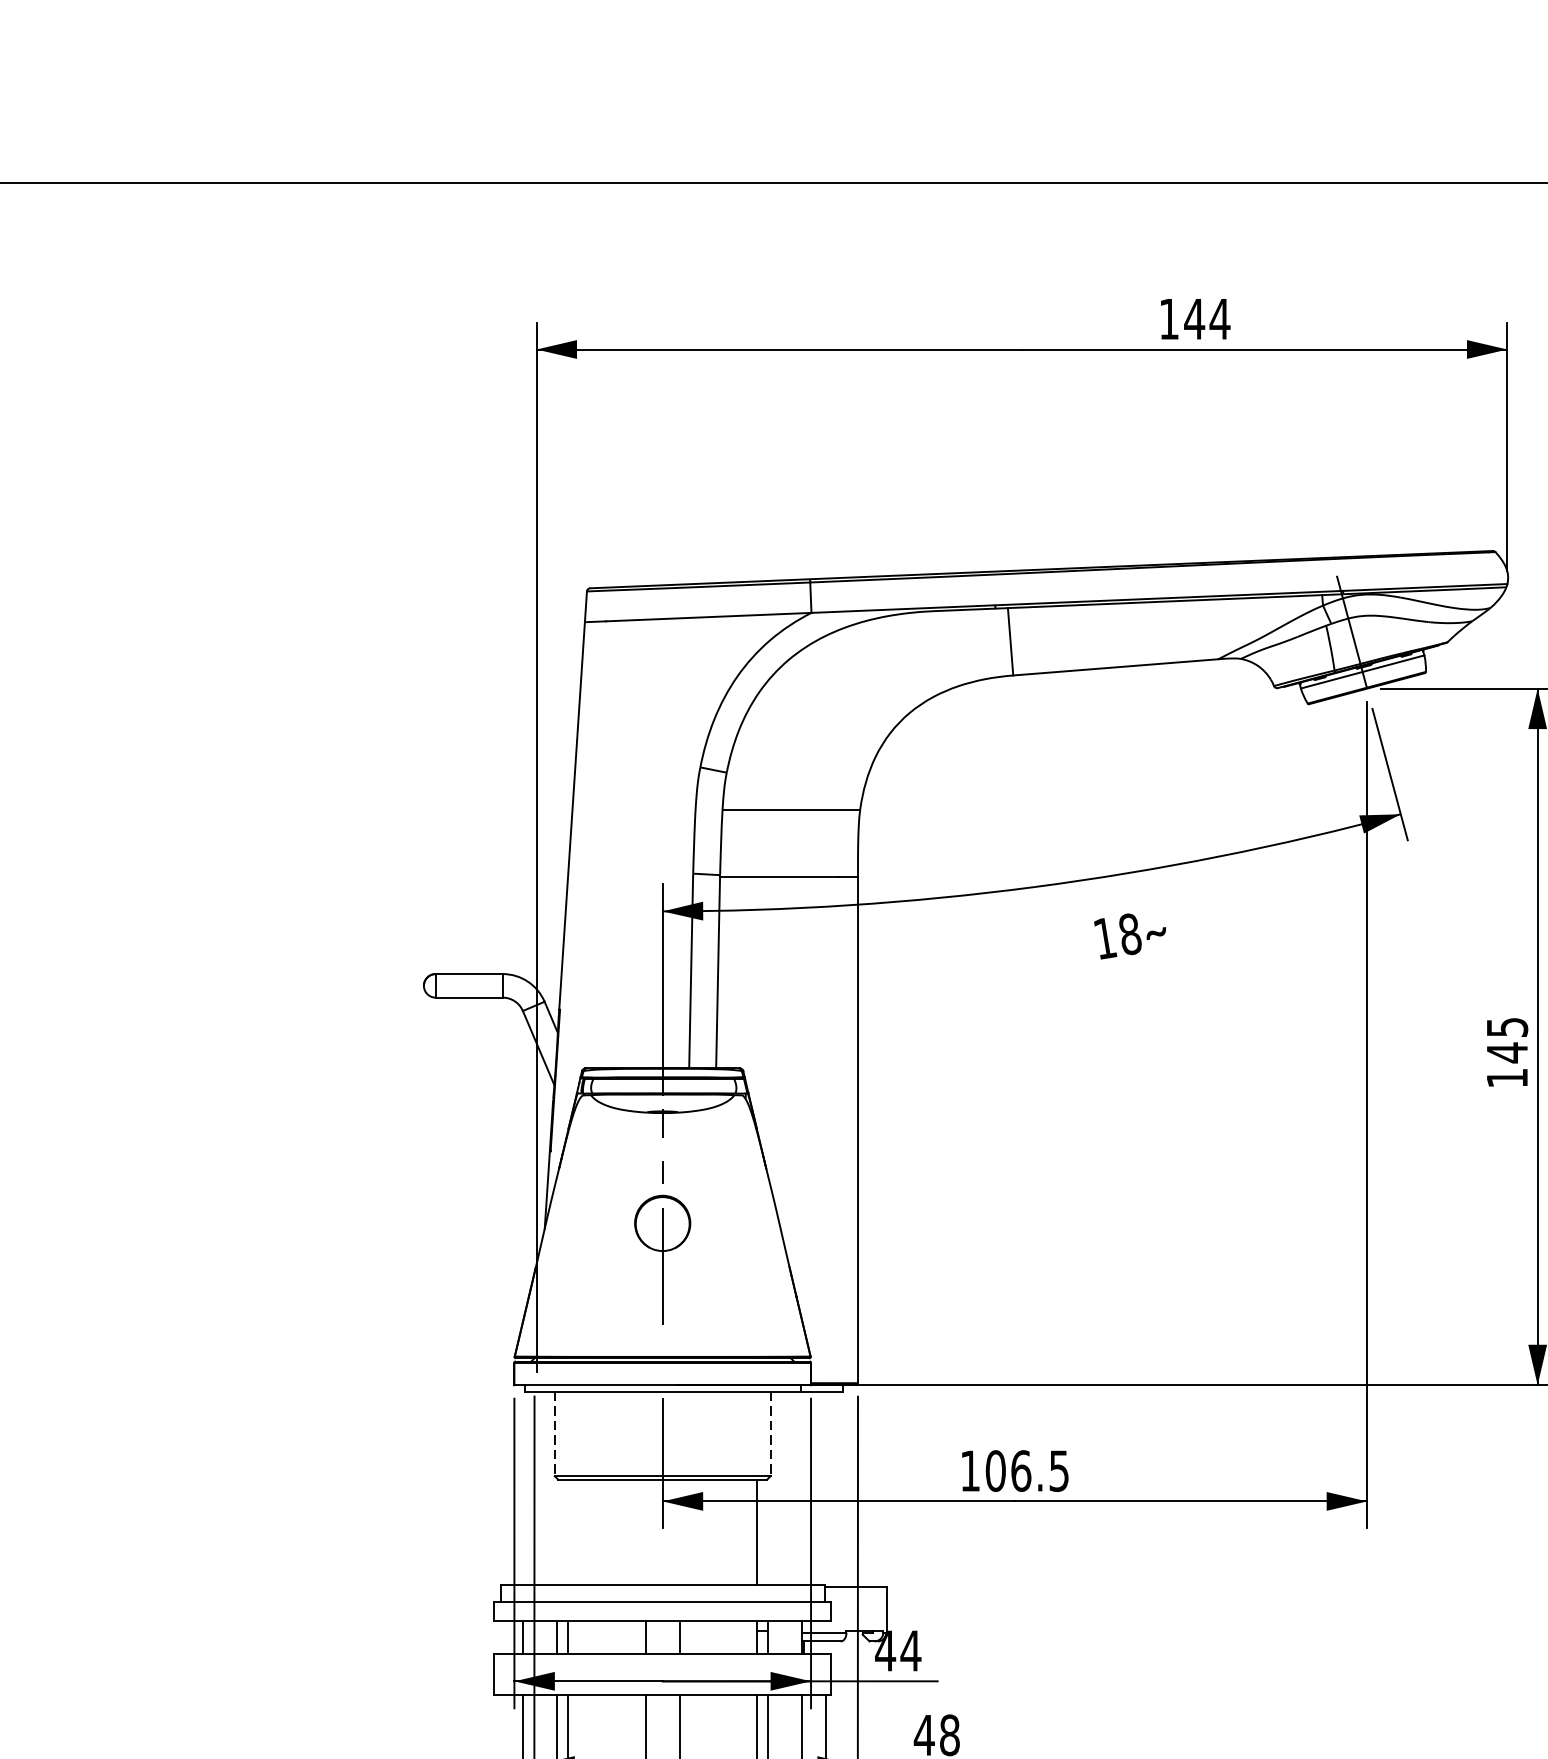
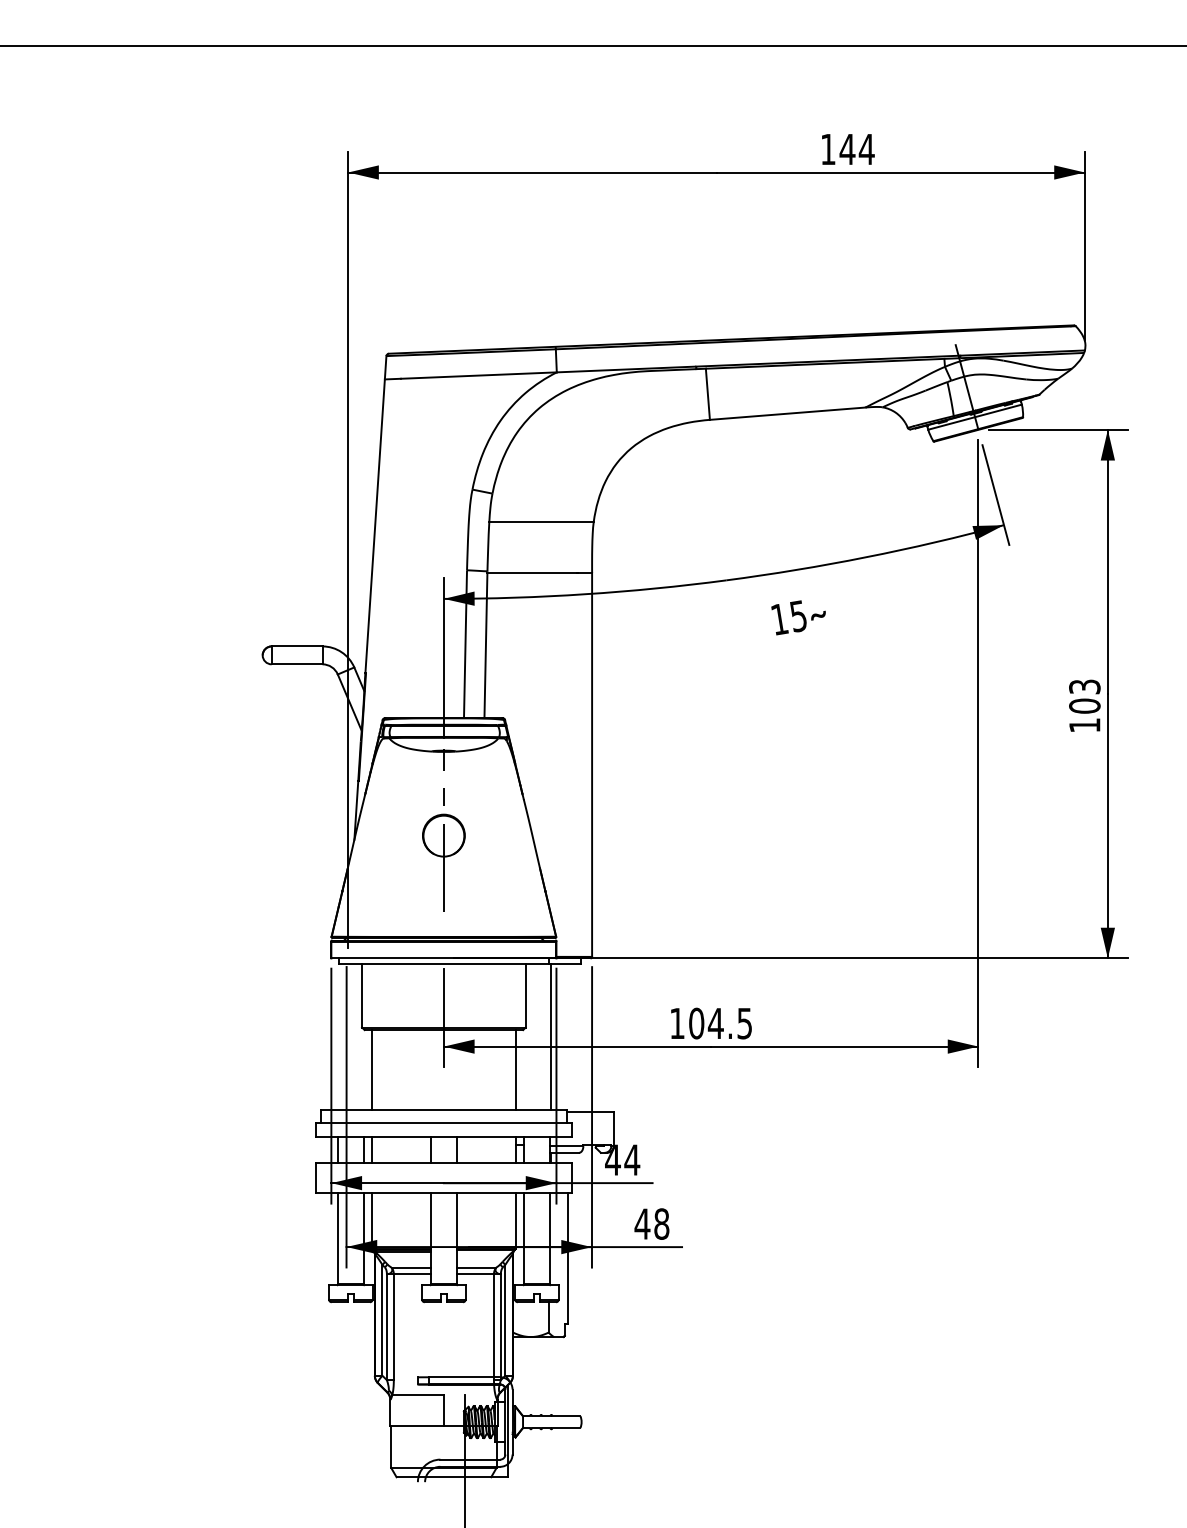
text: (1129, 934) -> (798, 616), 18 -> 15
text: (1506, 1040) -> (1084, 696), 145 -> 103
line: (555, 1434) -> (362, 995), dashed -> solid
line: (770, 1434) -> (525, 995), dashed -> solid
text: (1020, 1470) -> (715, 1023), 106.5 -> 104.5
line: (804, 1488) -> (551, 1036), added
line: (568, 1531) -> (372, 1069), added

